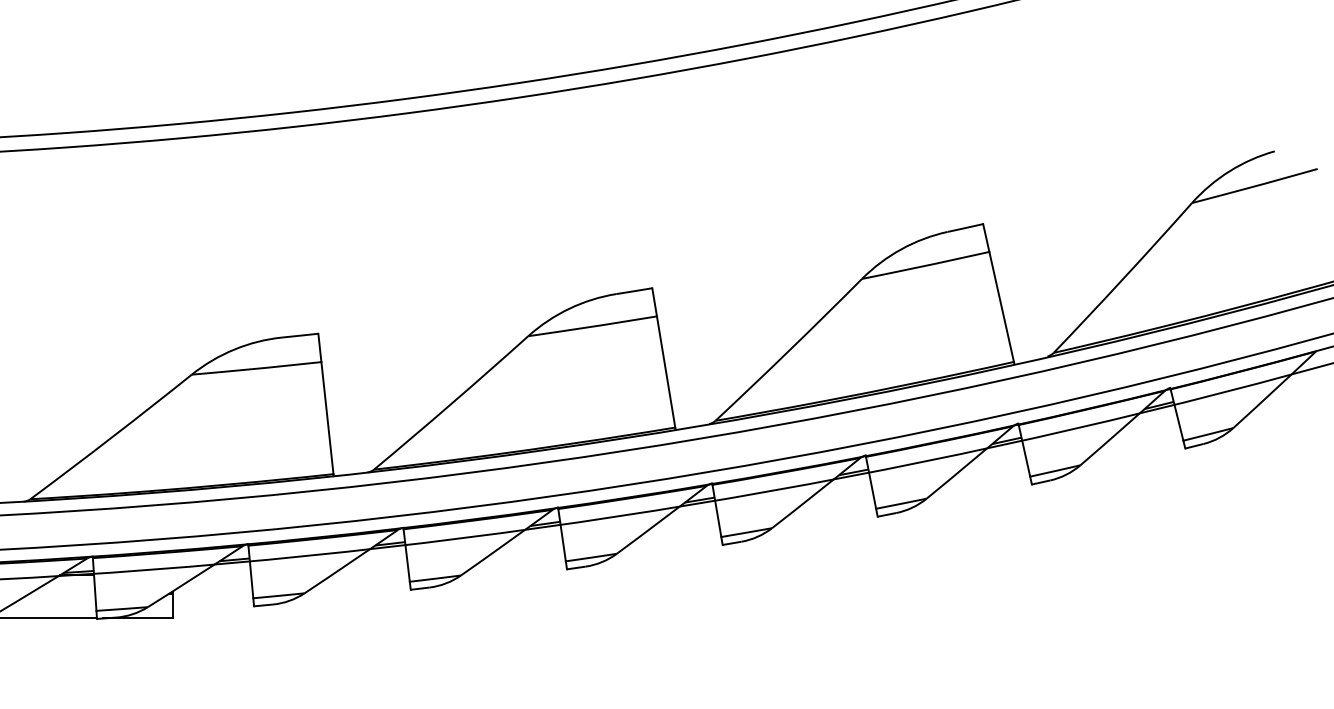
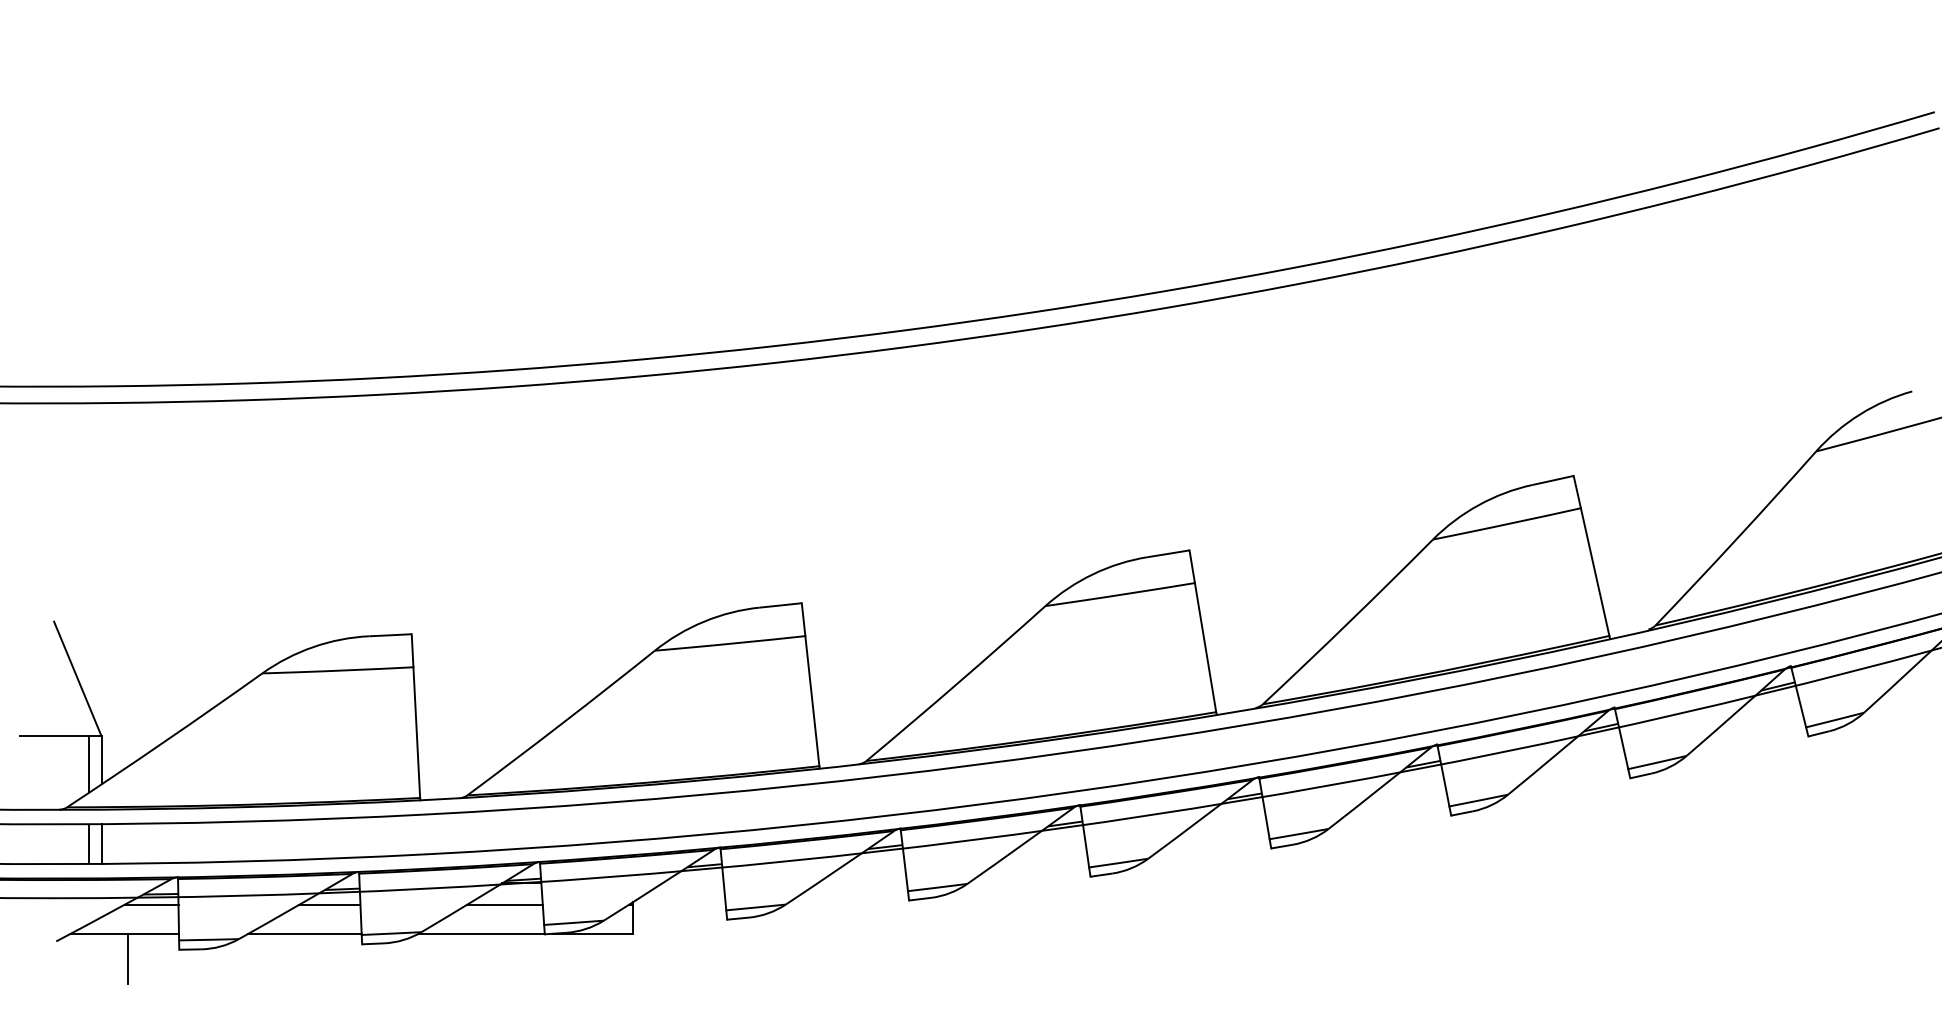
line: (62, 593) -> (504, 904), added

